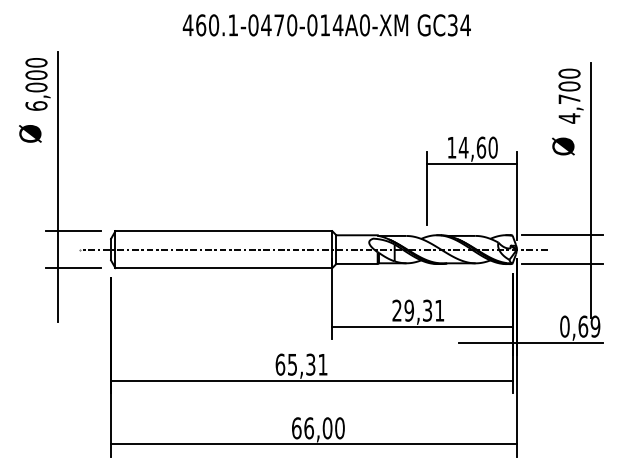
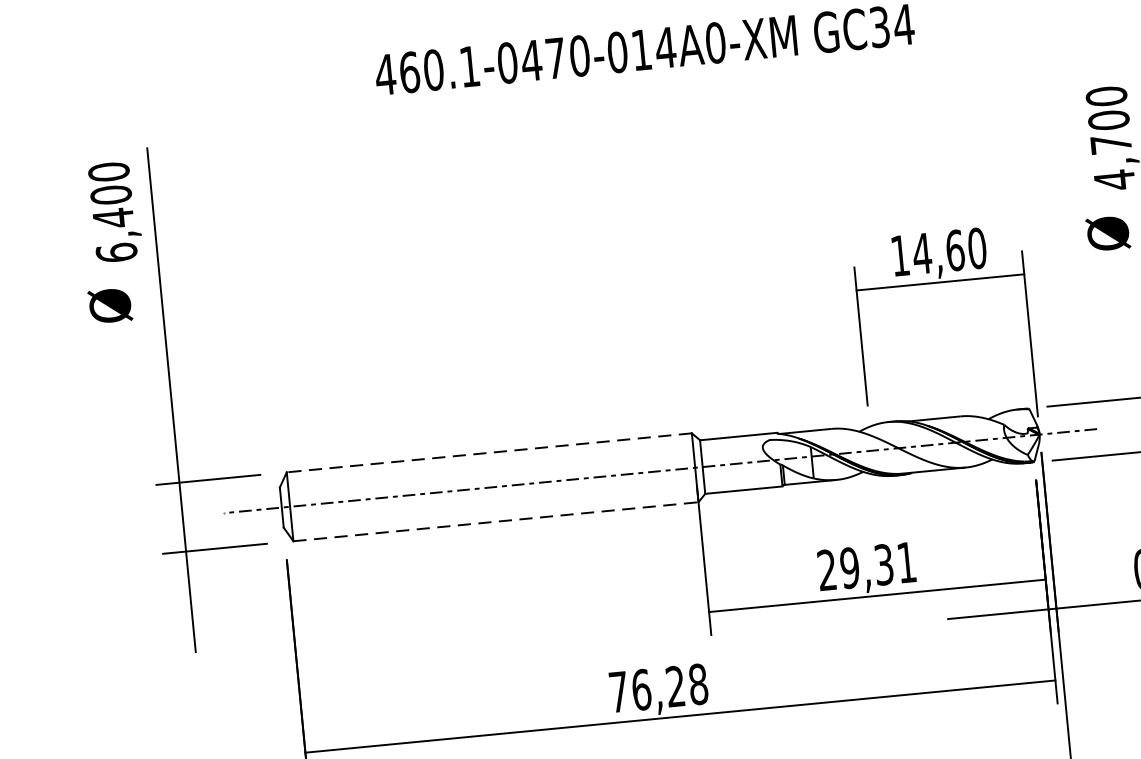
text: (36, 87) -> (113, 218), 6,000 -> 6,400
line: (223, 231) -> (488, 453), solid -> dashed
line: (224, 268) -> (497, 522), solid -> dashed
text: (301, 364) -> (658, 687), 65,31 -> 76,28

